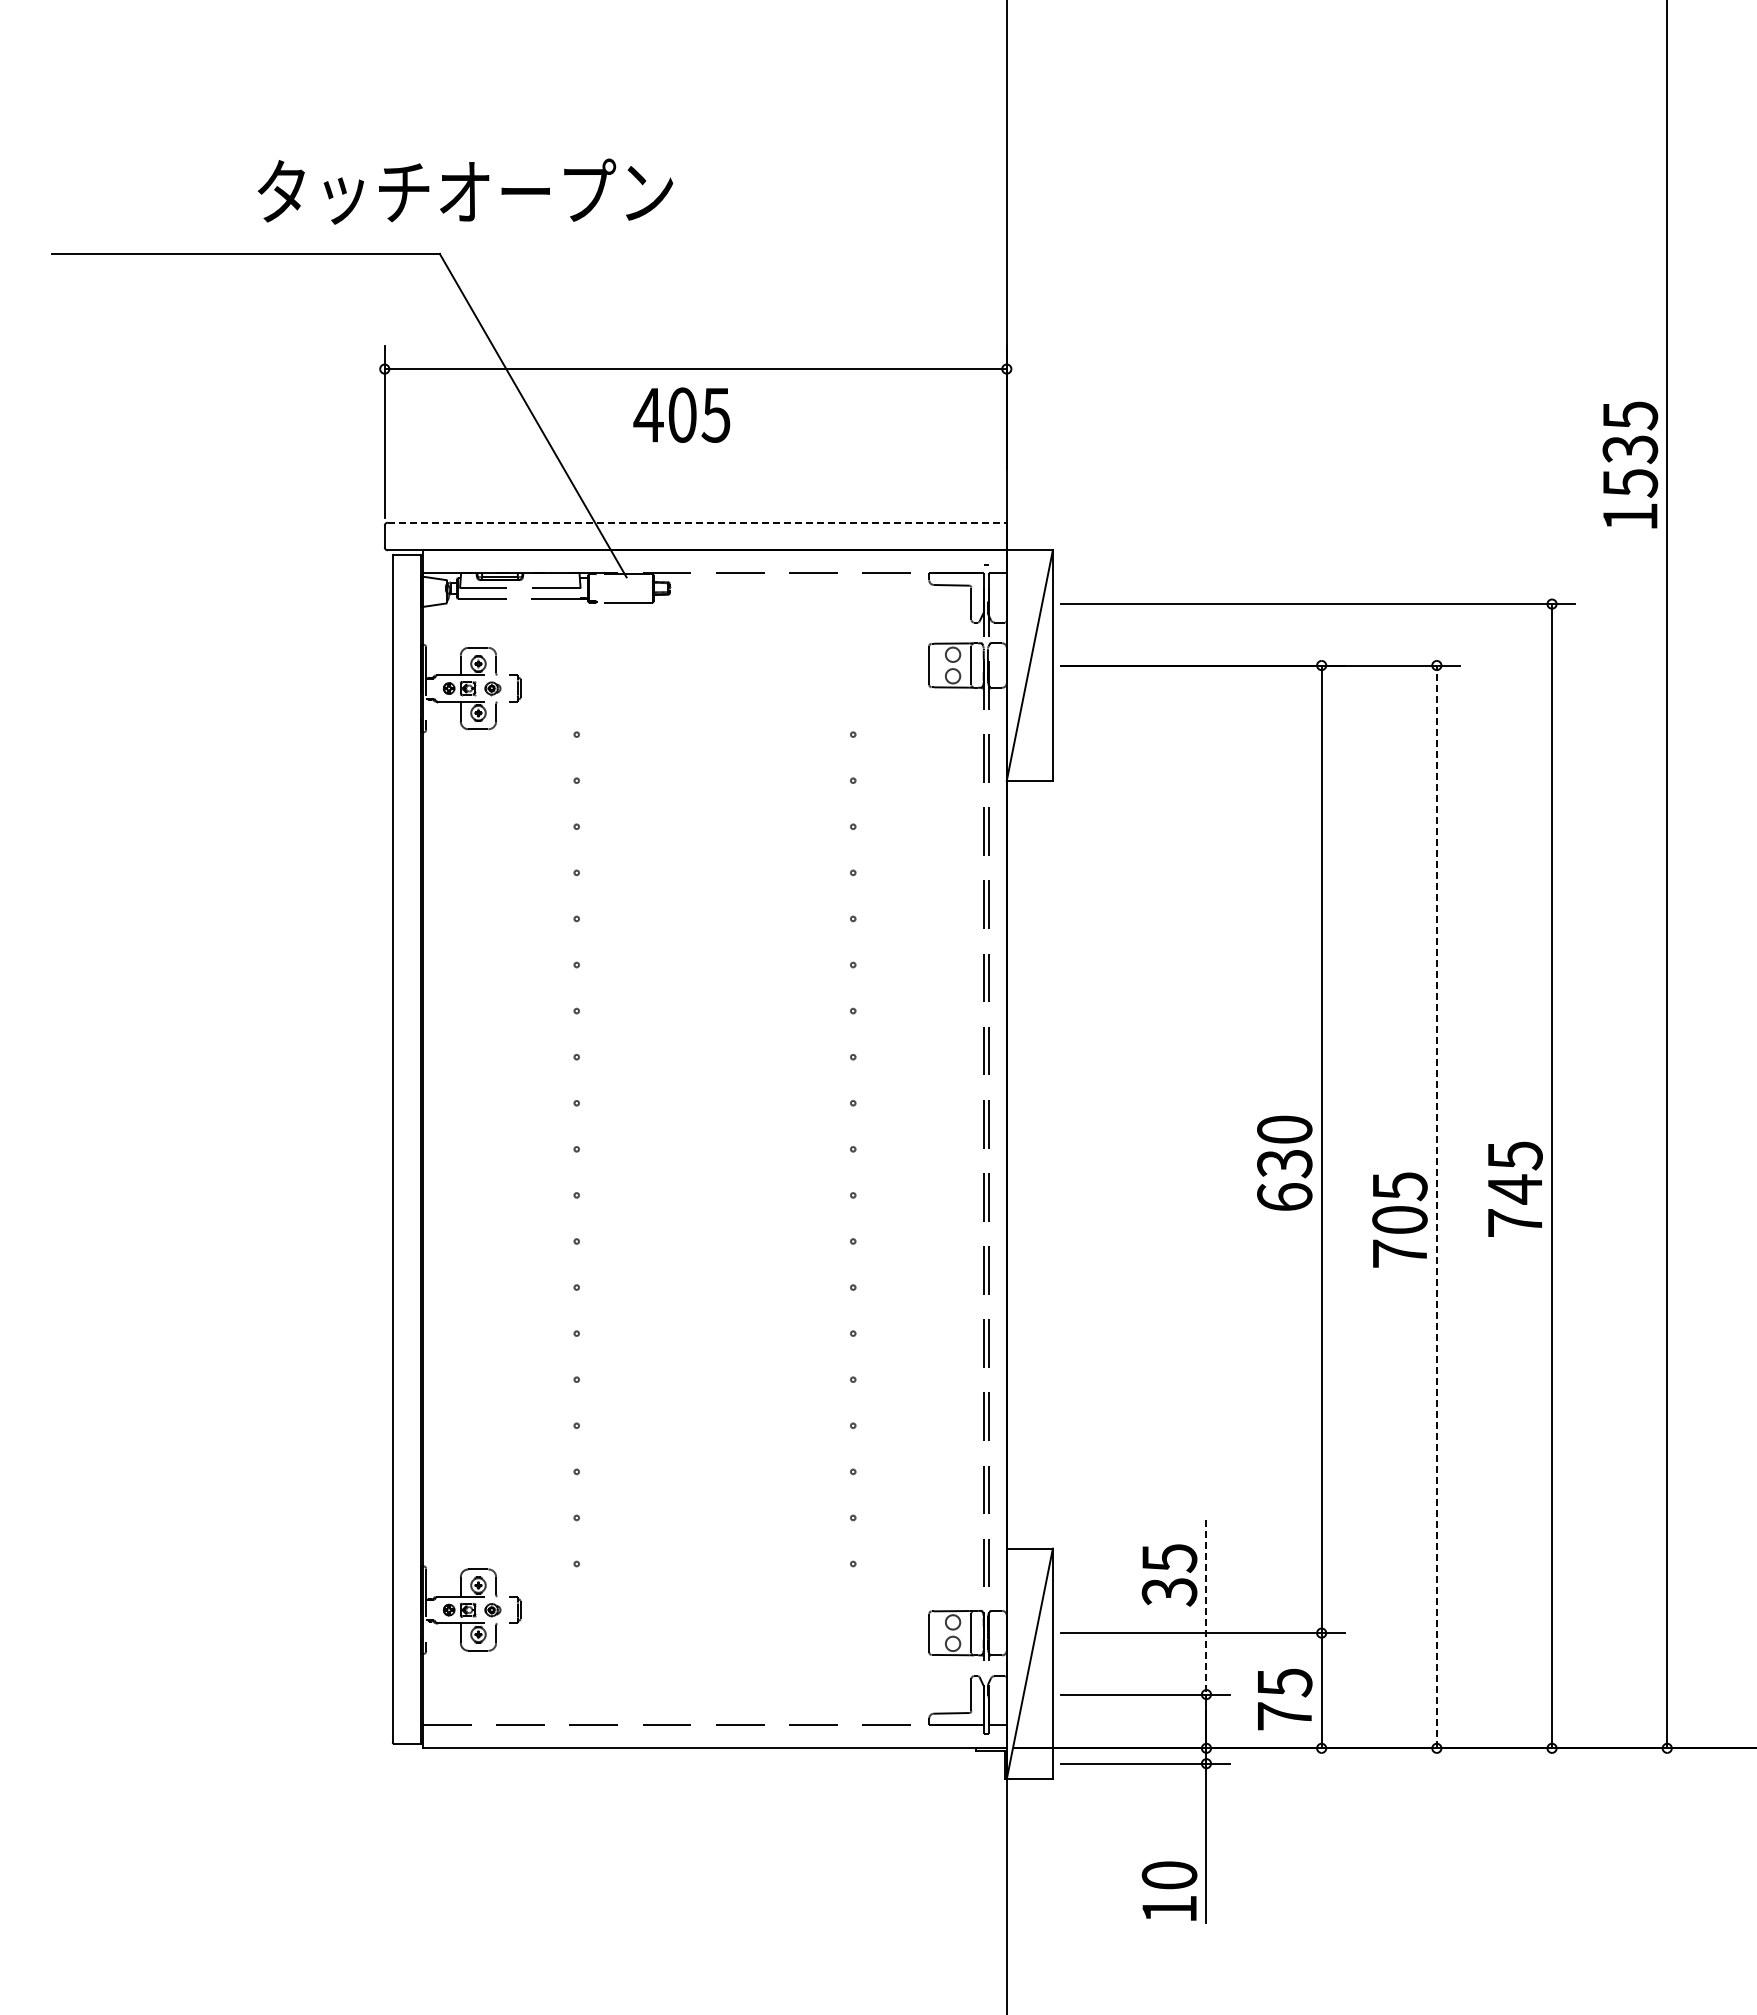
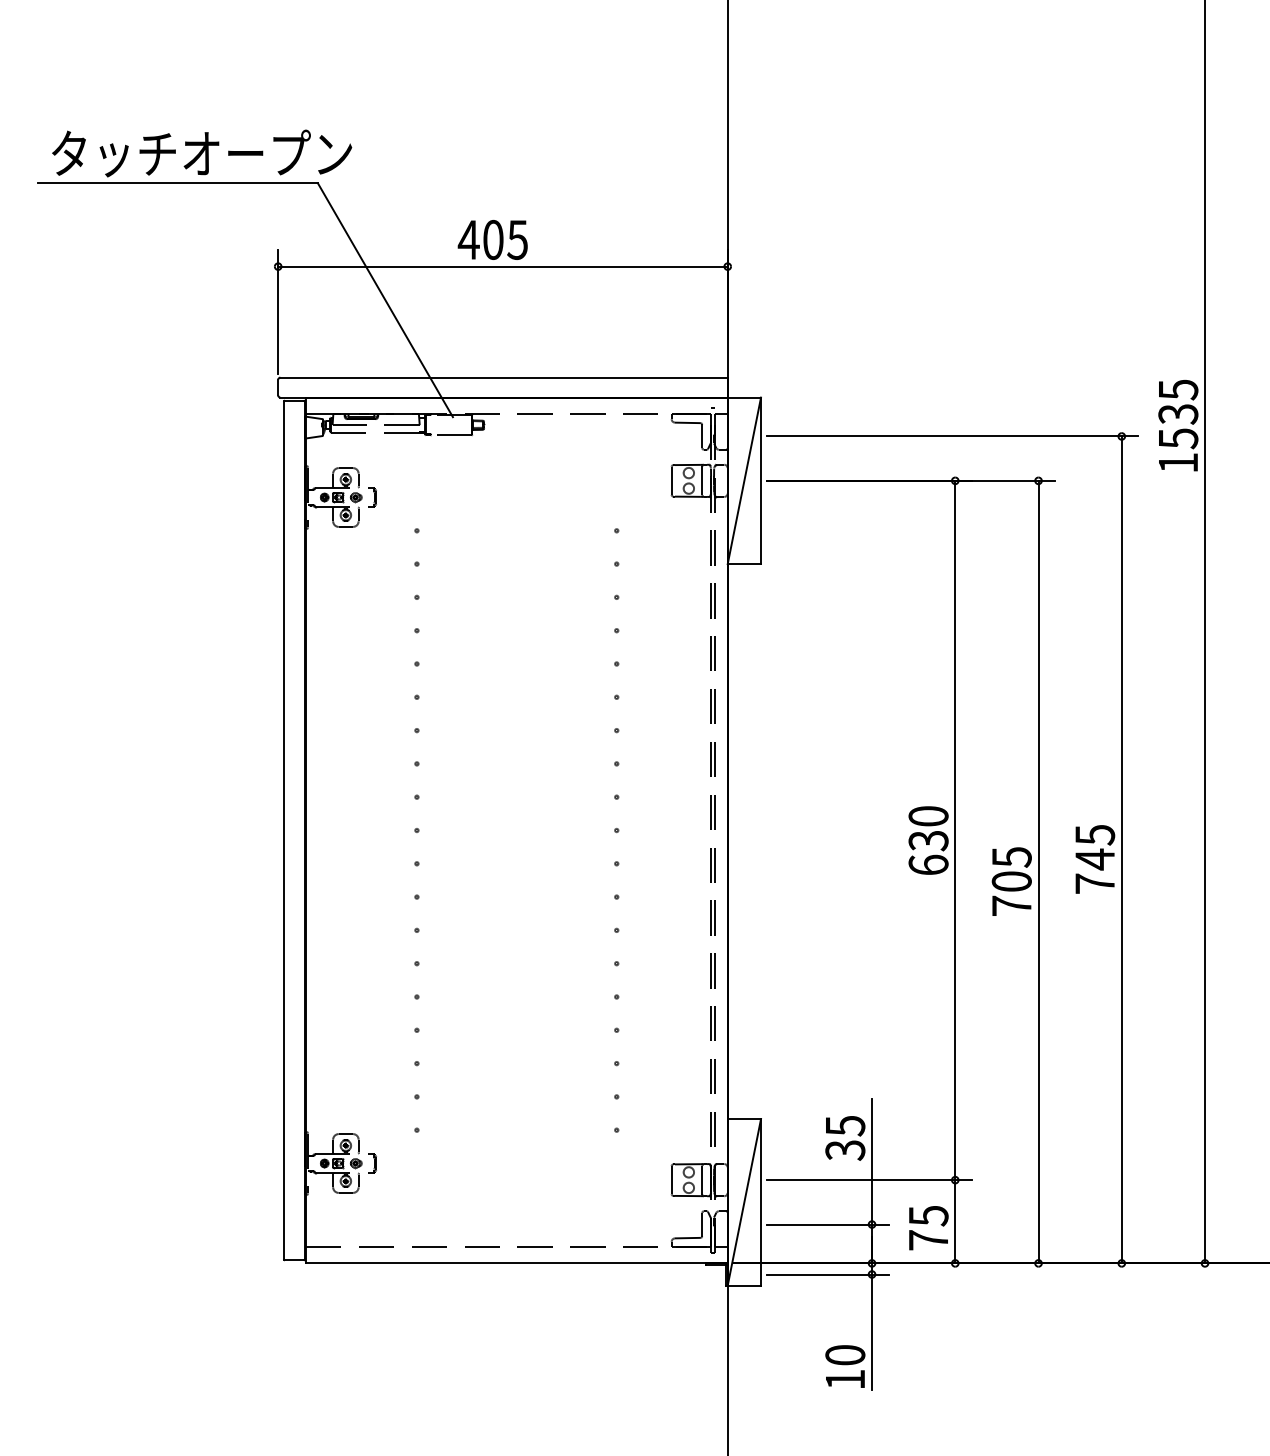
text: (465, 191) -> (202, 153), moved
text: (681, 414) -> (492, 239), moved
text: (1630, 464) -> (1178, 425), moved
line: (697, 522) -> (504, 377), dashed -> solid
line: (1436, 1206) -> (1038, 871), dashed -> solid
line: (1206, 1607) -> (872, 1161), dashed -> solid

